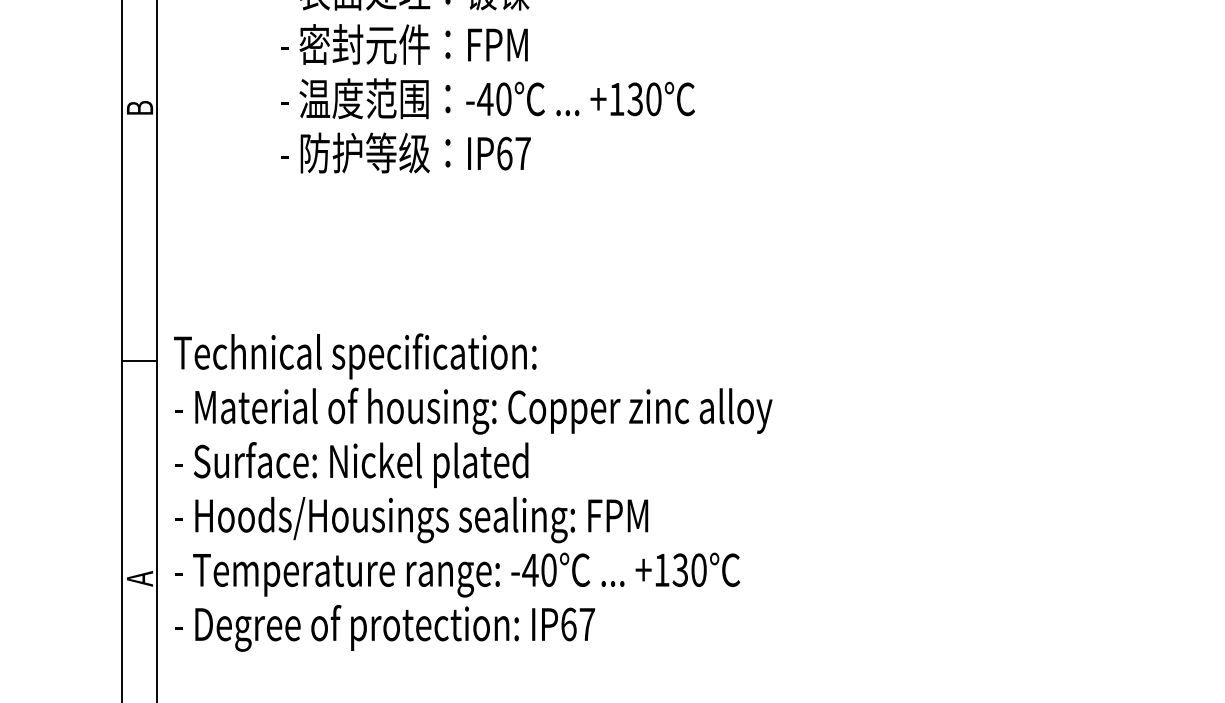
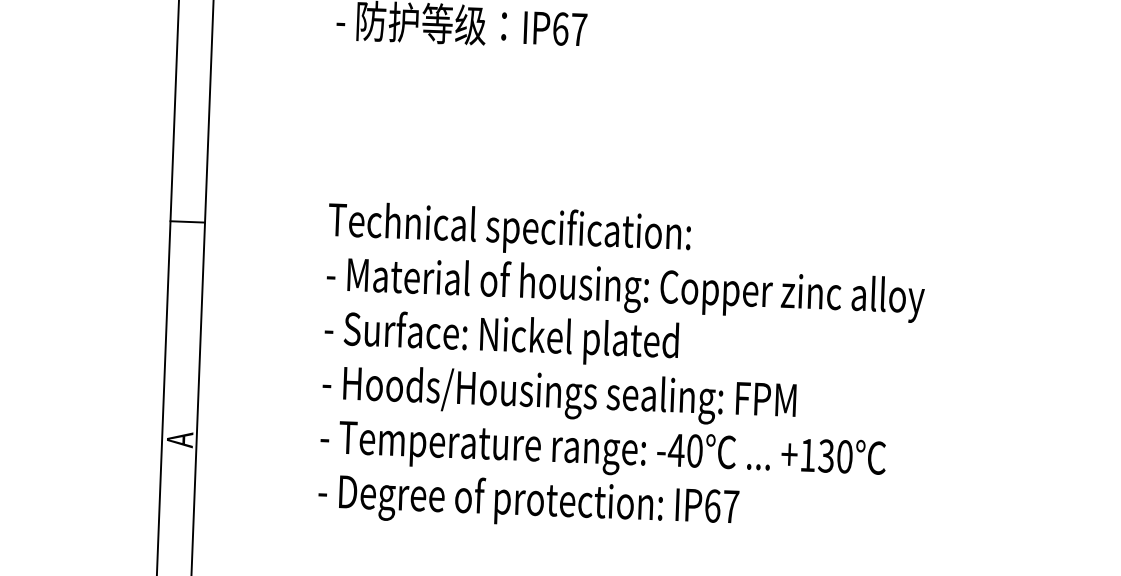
text: (473, 492) -> (622, 370), moved

